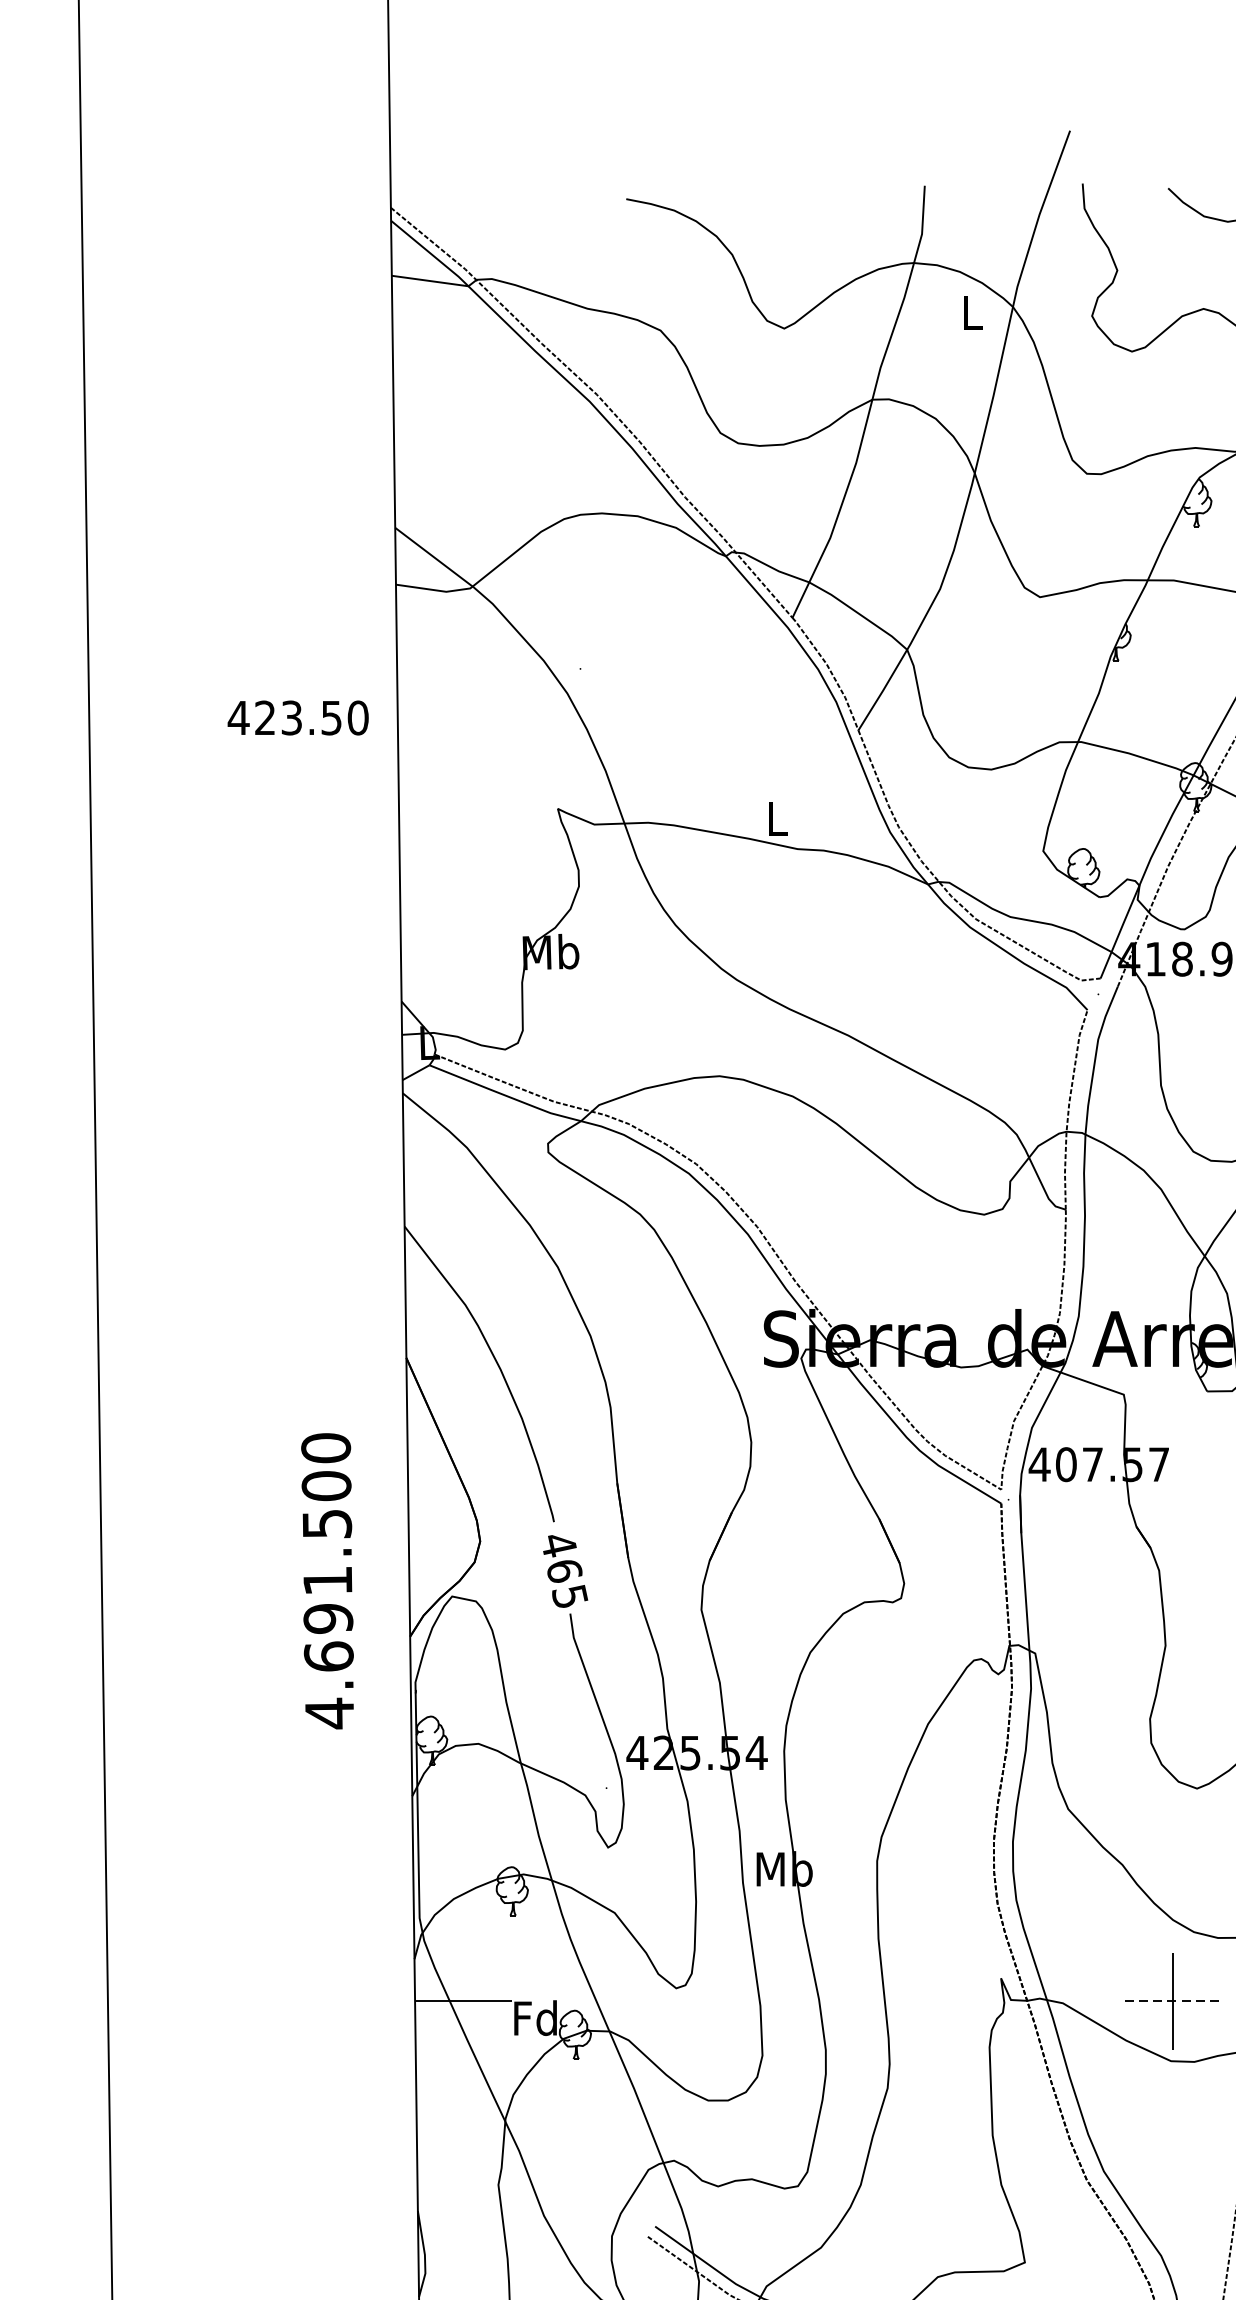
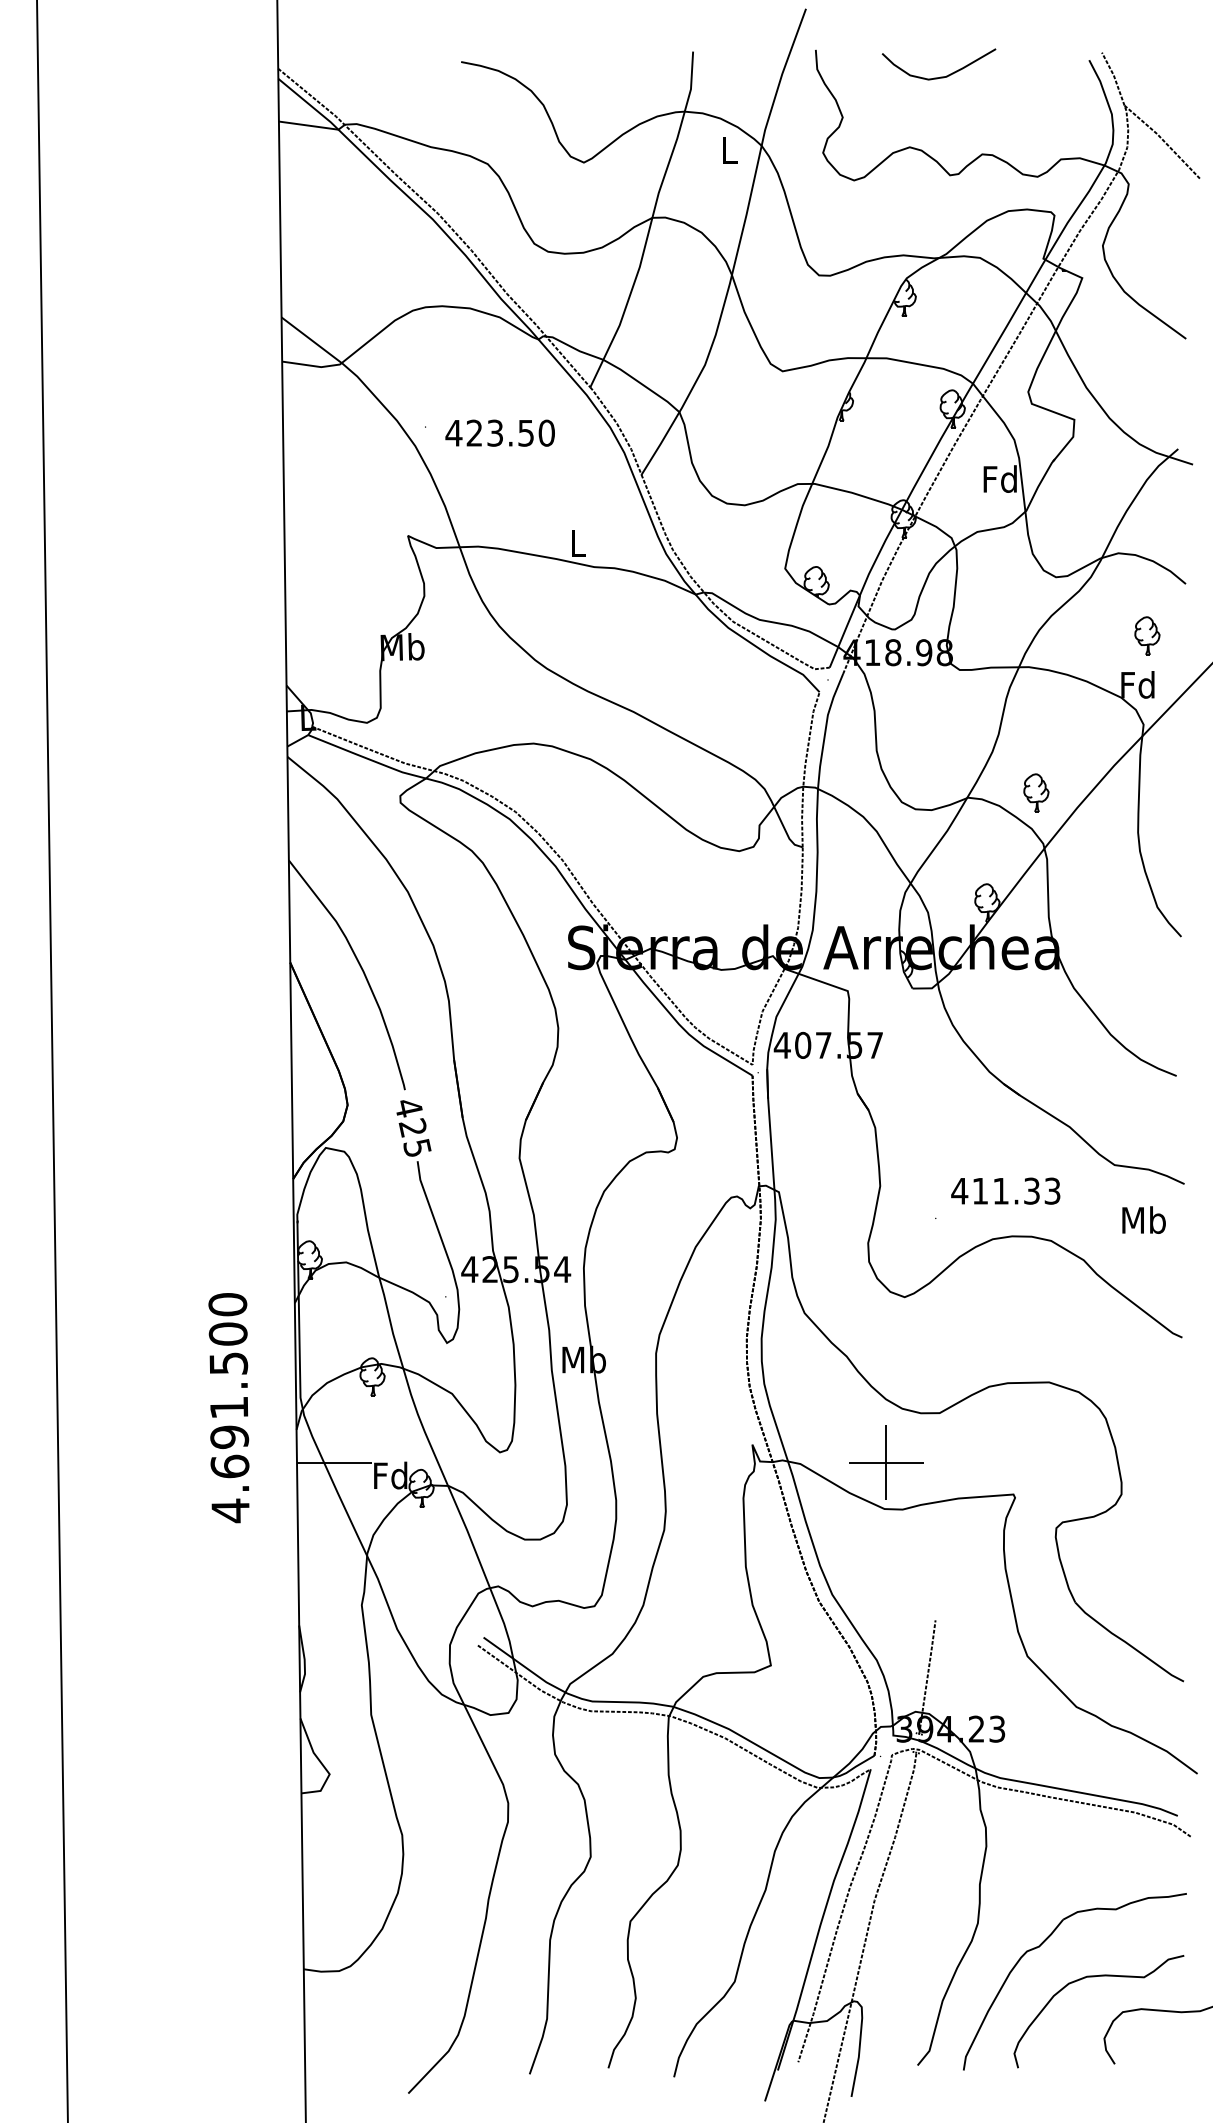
text: (297, 717) -> (499, 432), moved
text: (563, 1570) -> (412, 1127), 465 -> 425
text: (326, 1581) -> (228, 1408), moved
line: (1173, 2001) -> (886, 1462), dashed -> solid

